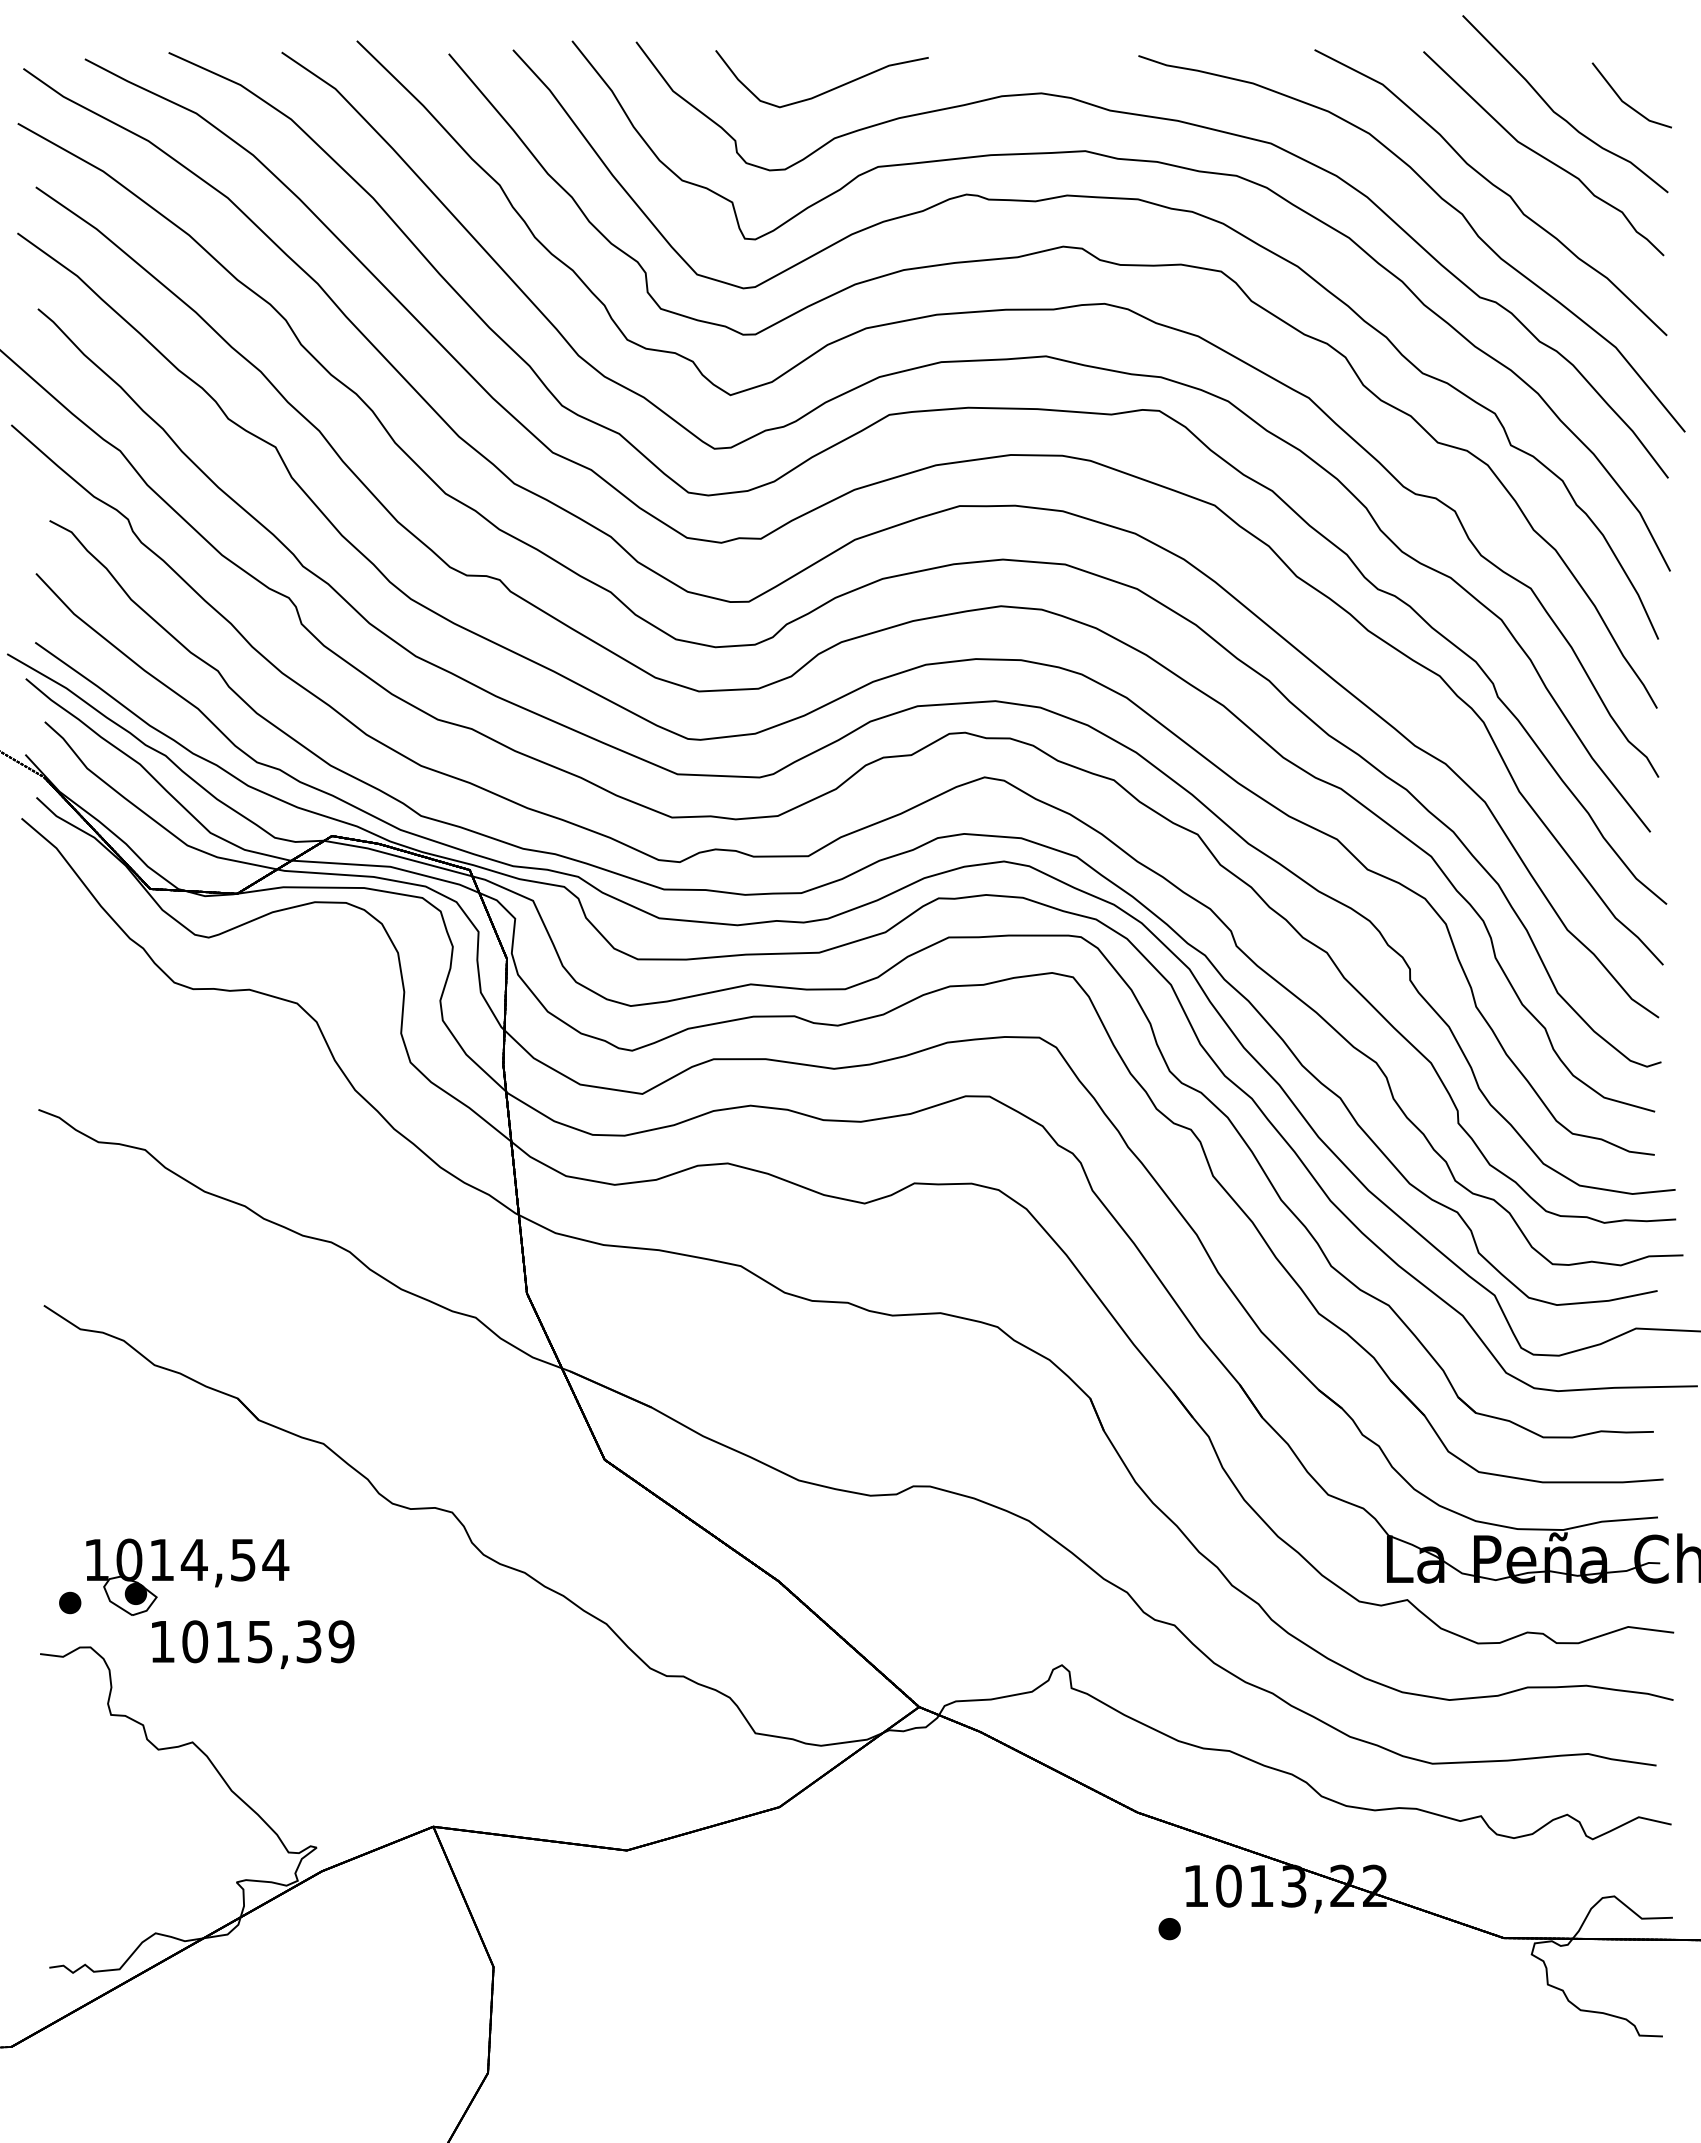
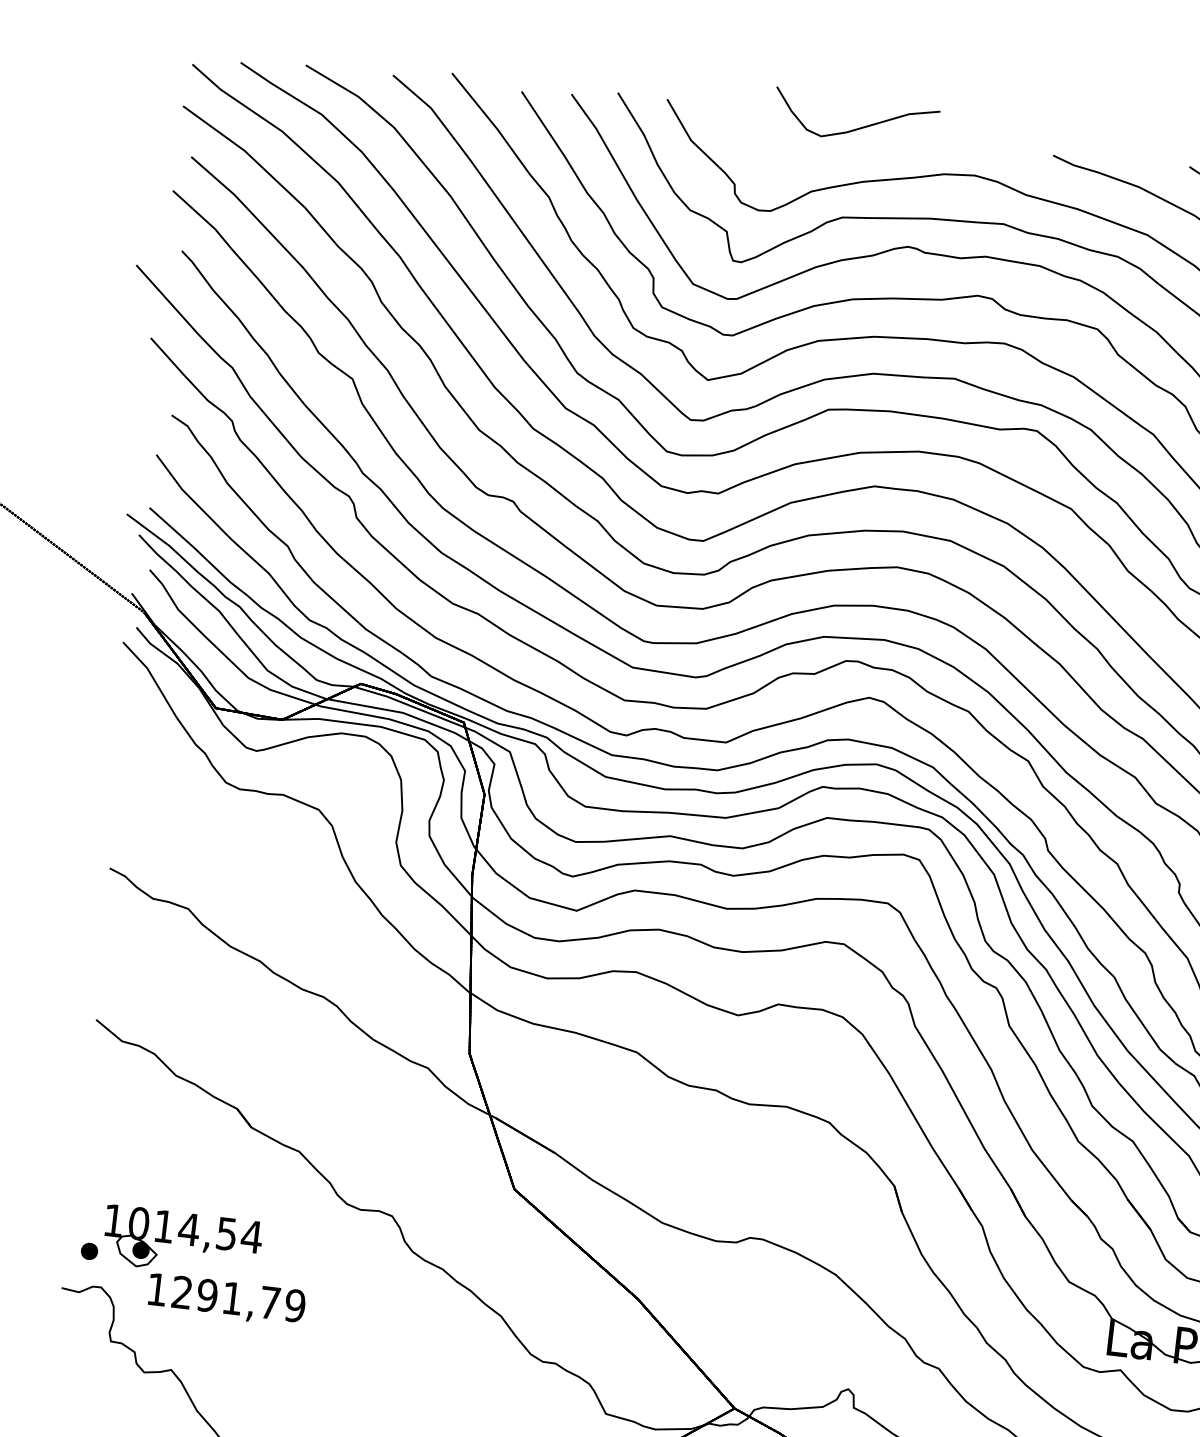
curve: (827, 90) -> (859, 127), moved
text: (251, 1641) -> (225, 1297), 1015,39 -> 1291,79

